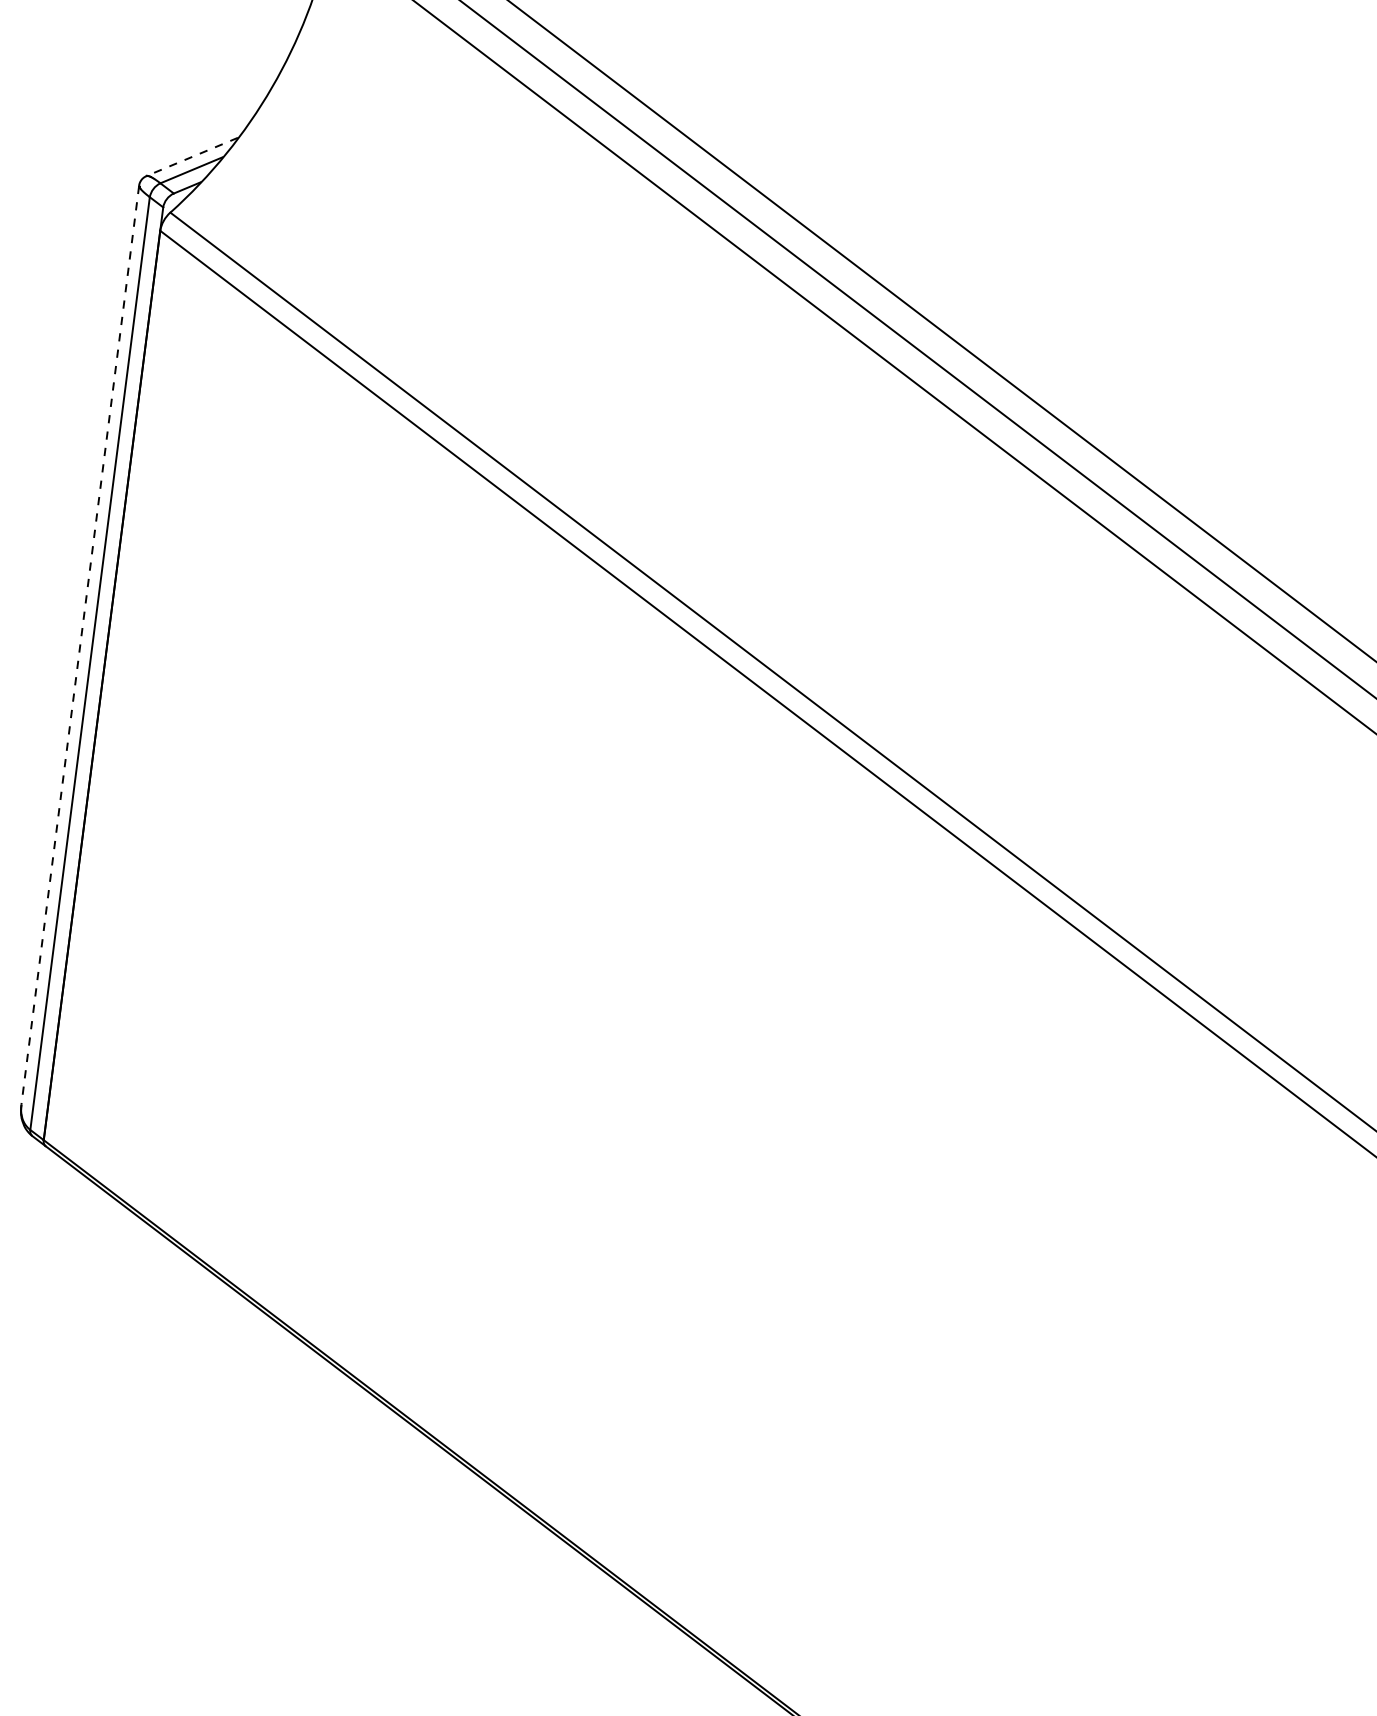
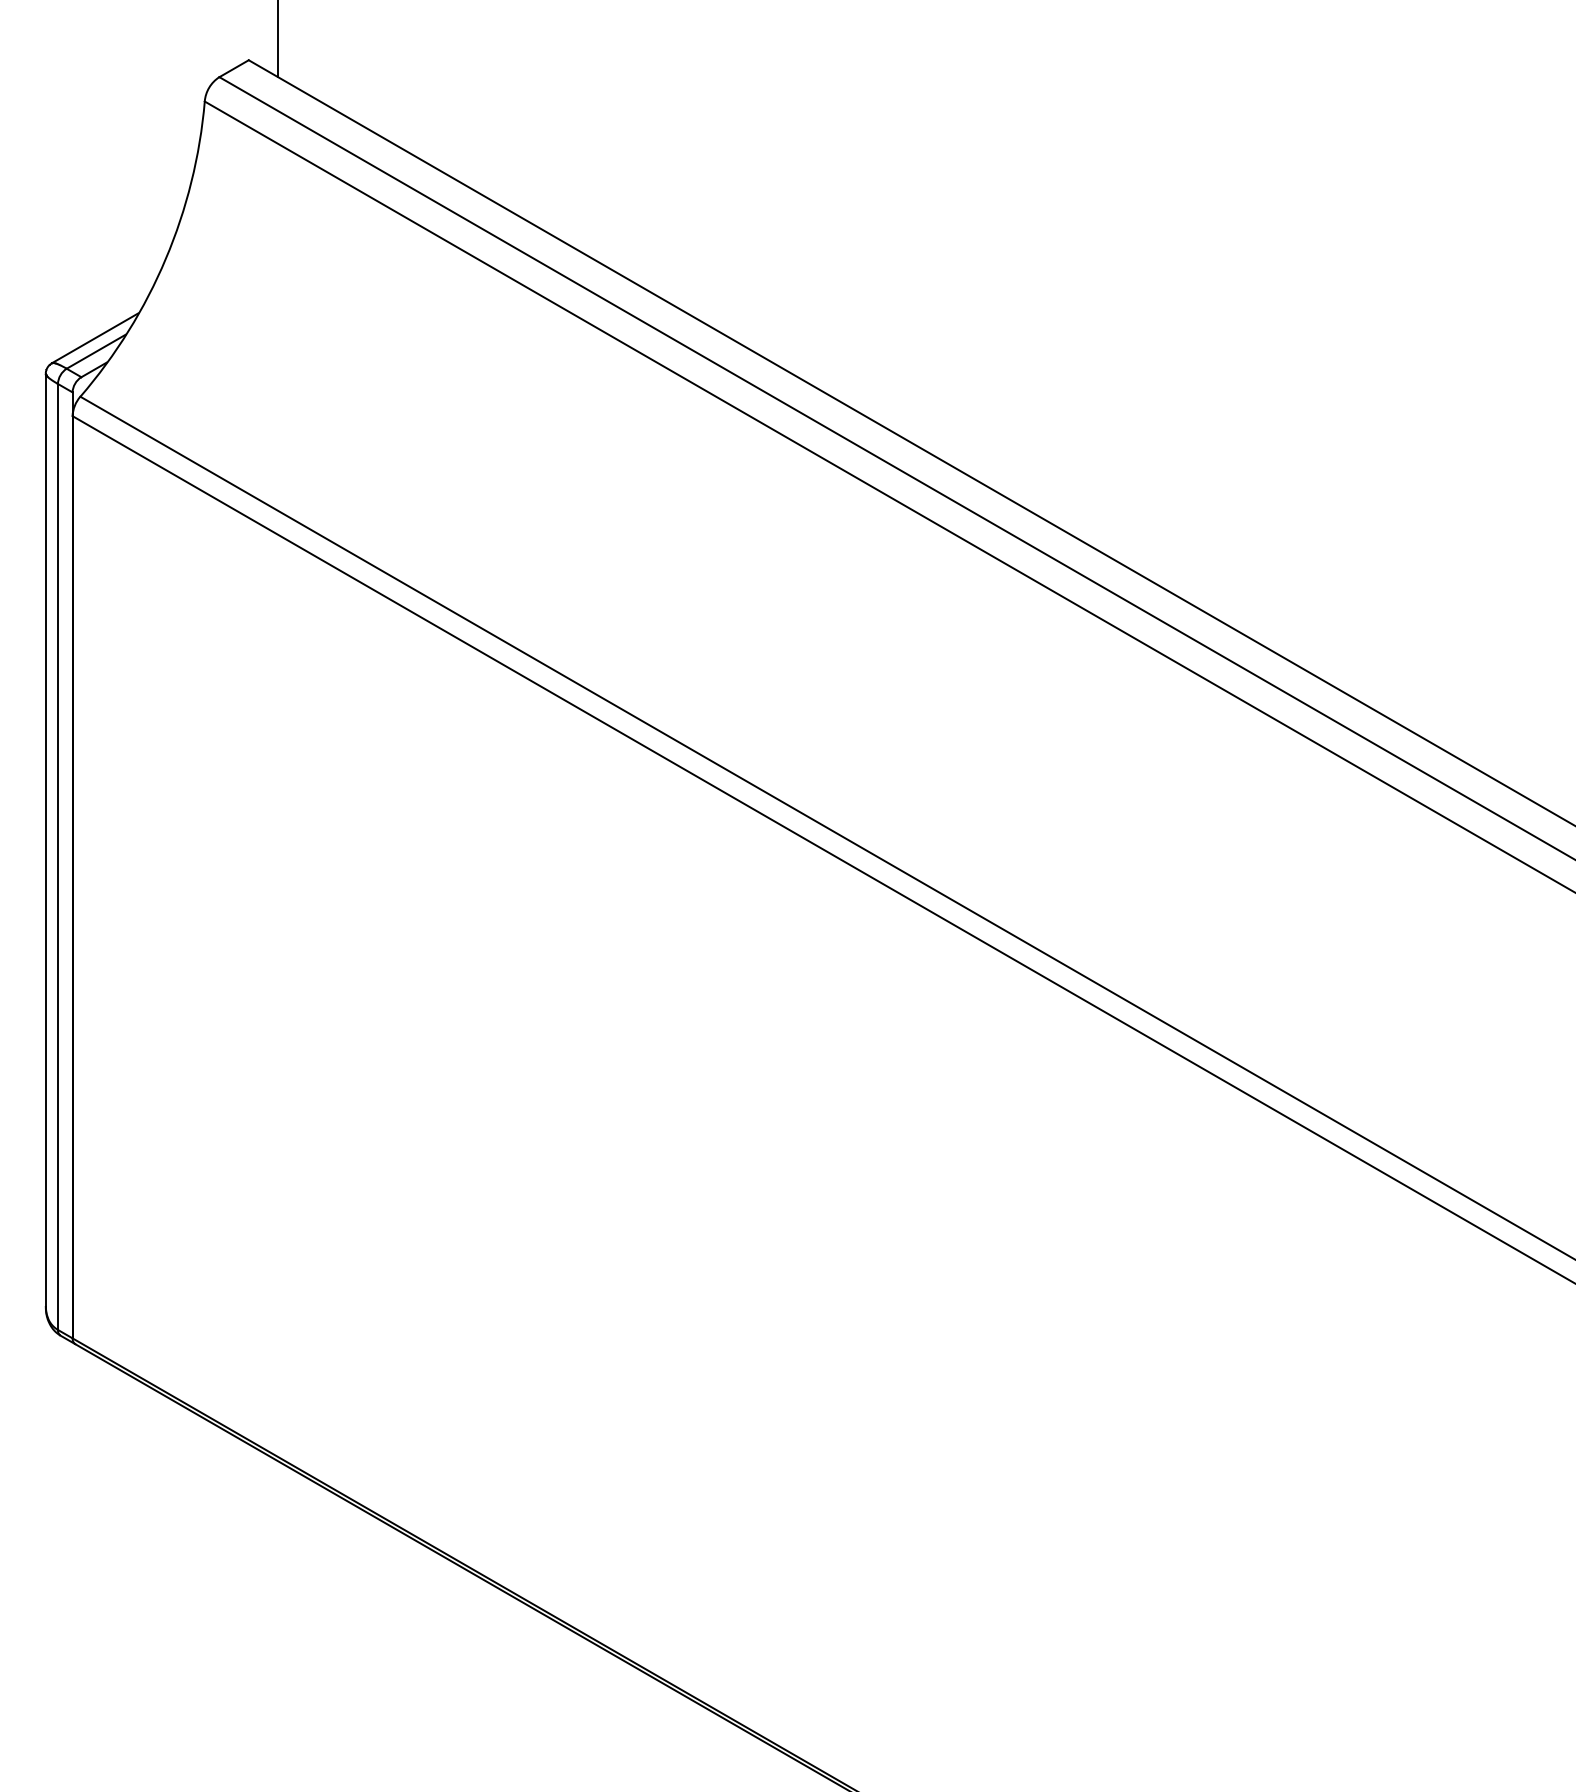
line: (192, 157) -> (95, 338), dashed -> solid
line: (79, 645) -> (45, 840), dashed -> solid

